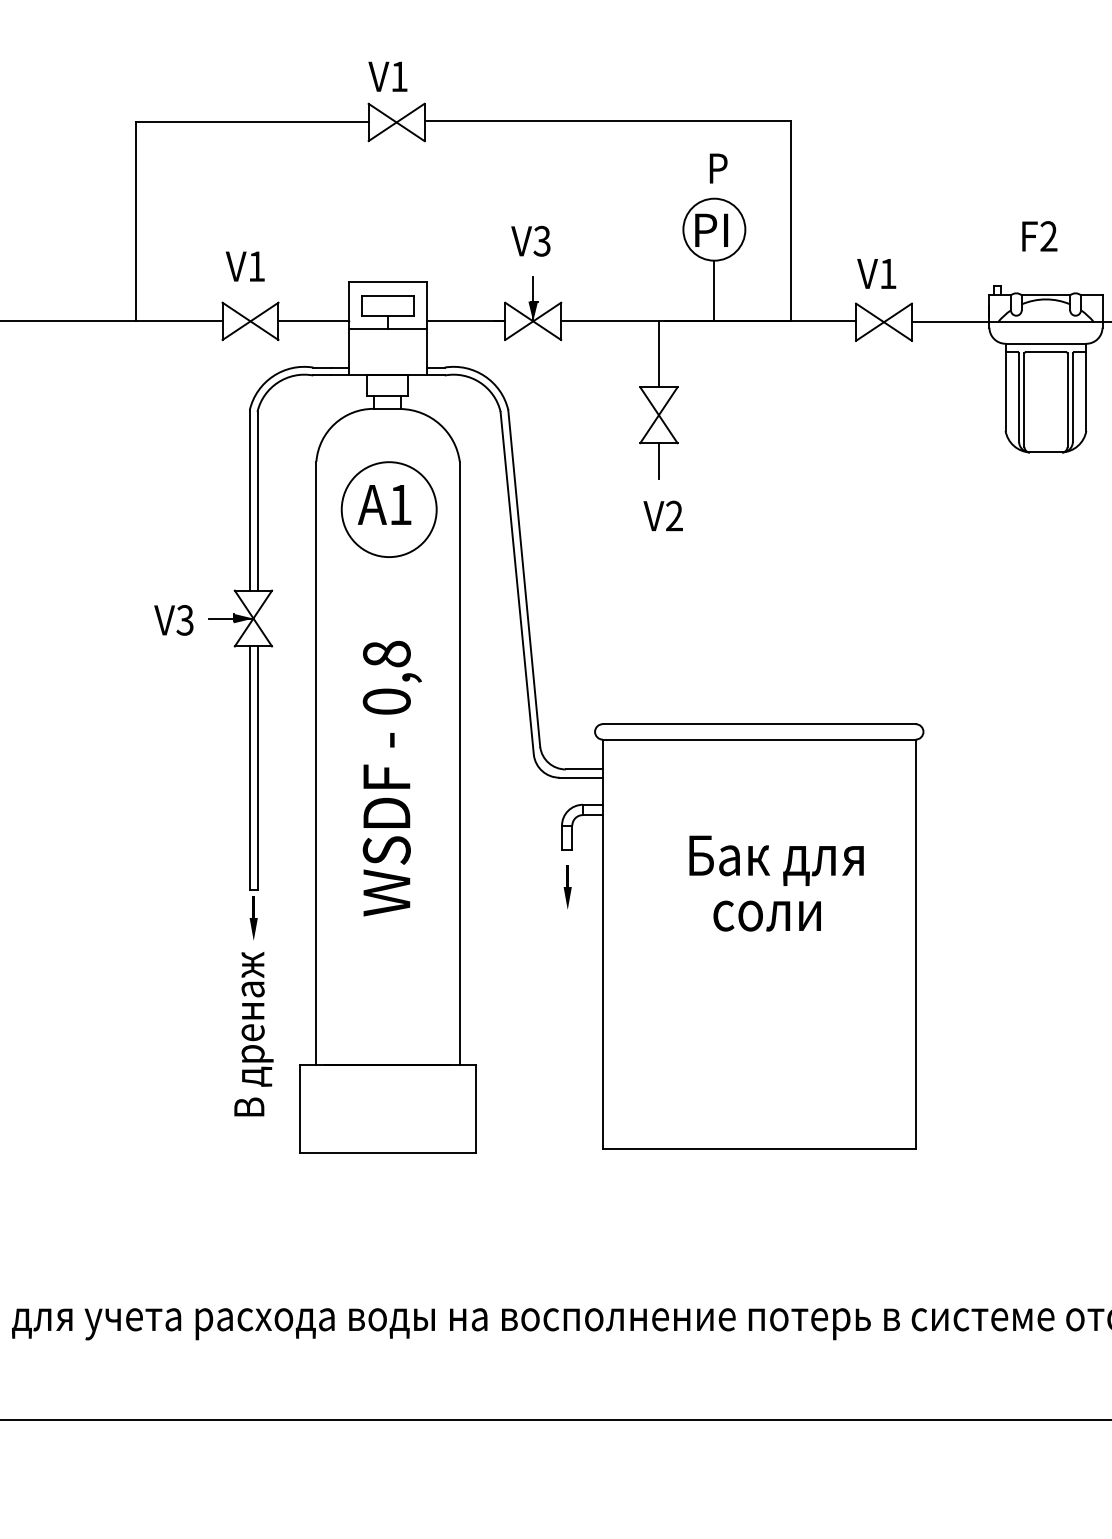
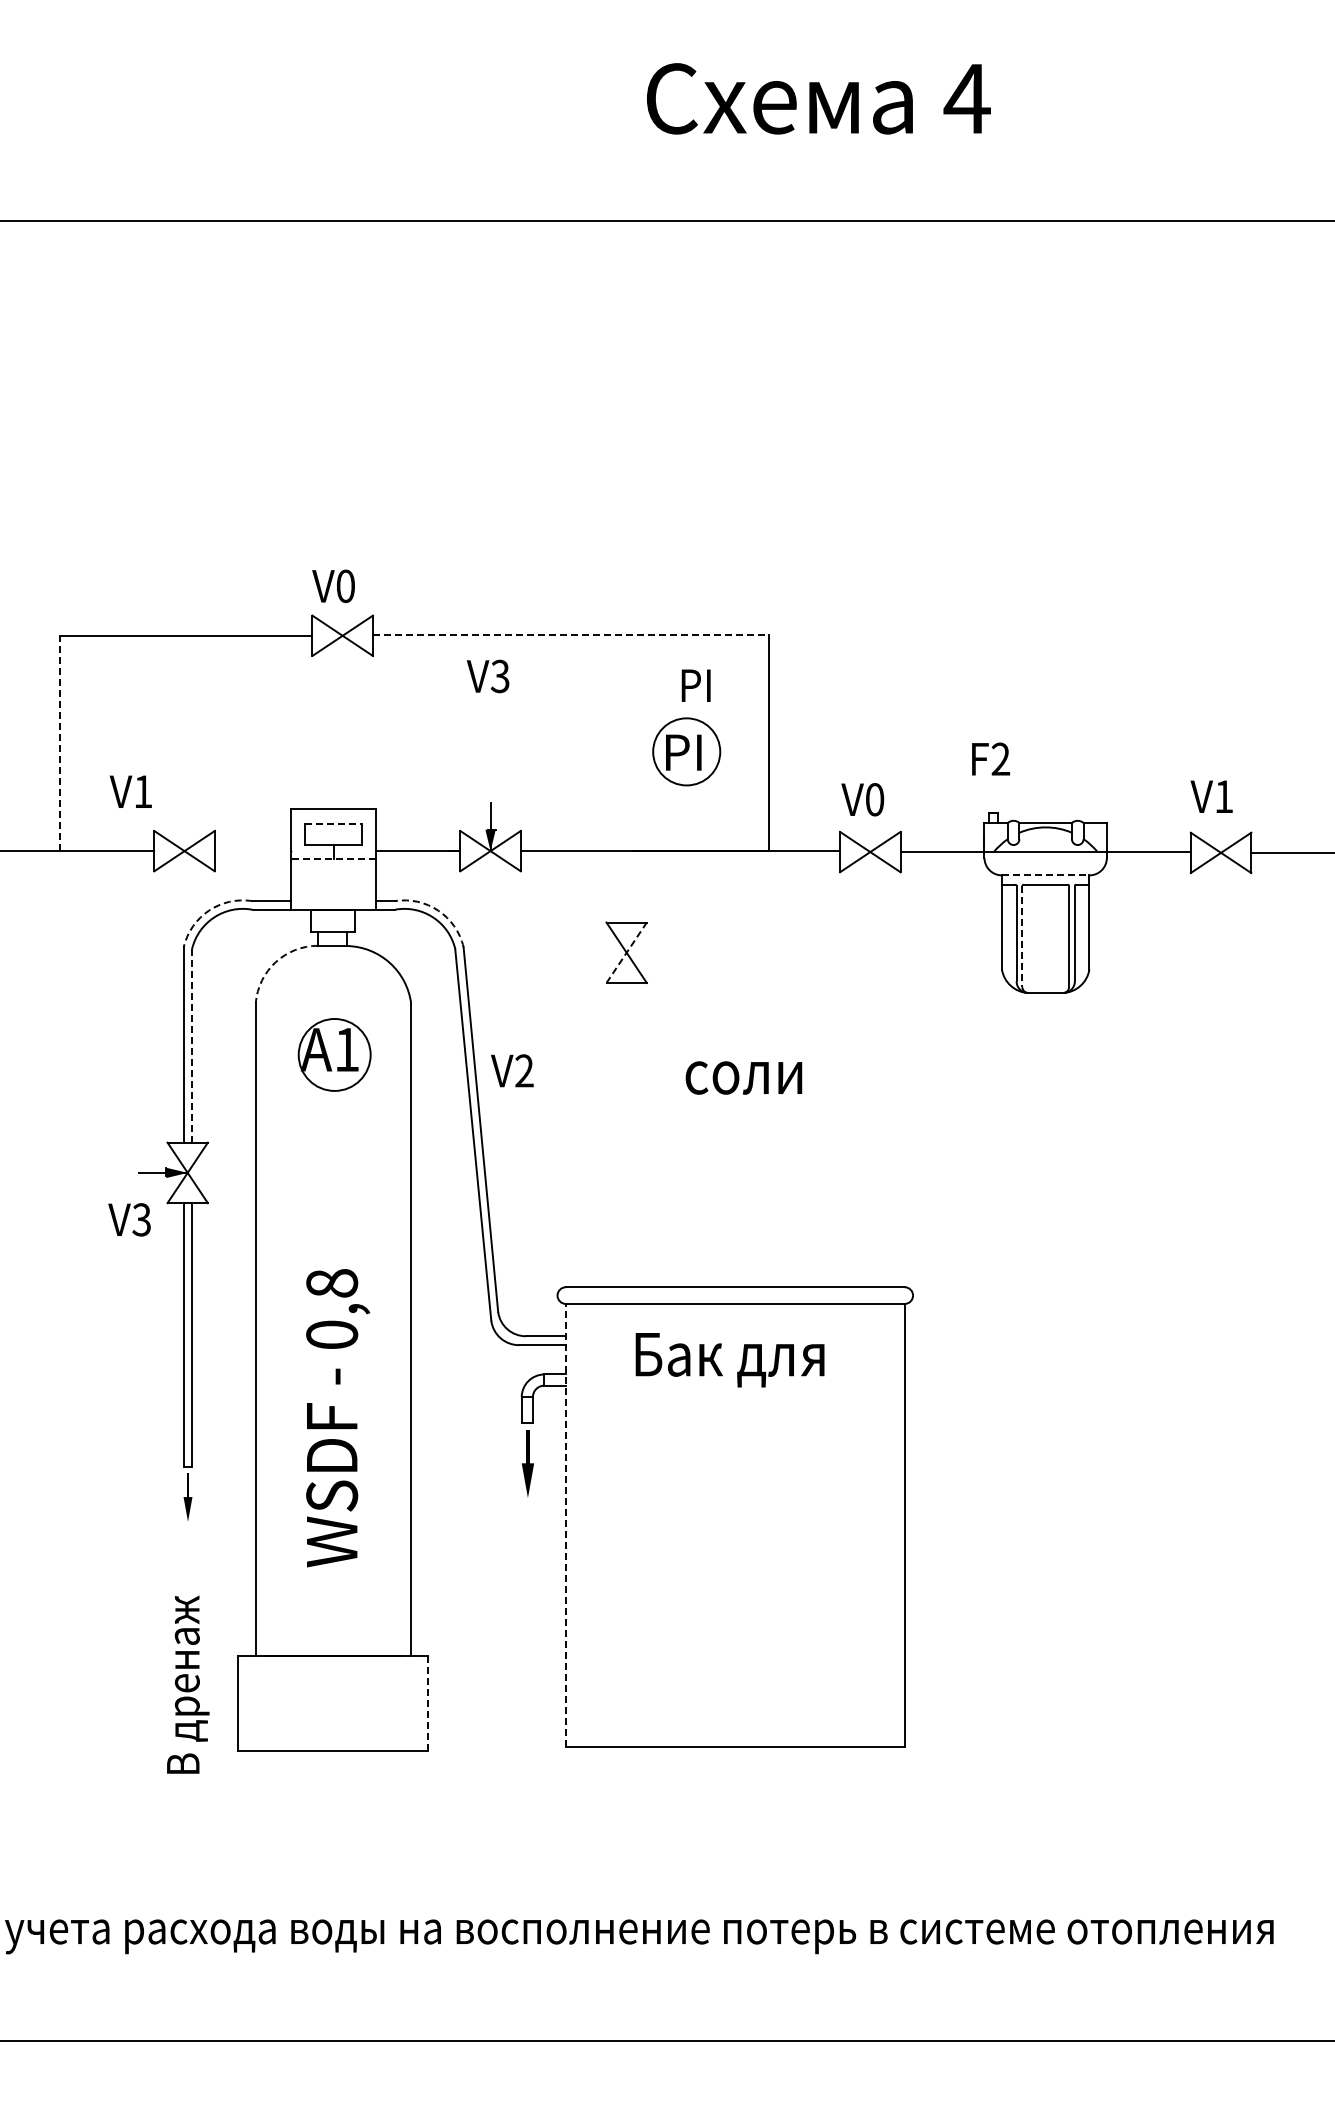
text: (399, 76) -> (345, 586), V1 -> V0
line: (607, 121) -> (571, 634), solid -> dashed
text: (734, 168) -> (708, 685), P -> PI
line: (135, 221) -> (60, 743), solid -> dashed
text: (1039, 235) -> (990, 758), moved
text: (530, 241) -> (487, 676), moved
text: (244, 266) -> (130, 791), moved
text: (888, 273) -> (875, 799), V1 -> V0
line: (714, 291) -> (686, 818), removed
line: (389, 296) -> (334, 824), solid -> dashed
line: (313, 321) -> (252, 851), removed
line: (388, 329) -> (333, 859), solid -> dashed
line: (1045, 343) -> (1045, 875), solid -> dashed
line: (658, 354) -> (626, 886), removed
arc: (273, 376) -> (209, 910), solid -> dashed
arc: (485, 376) -> (438, 910), solid -> dashed
line: (1024, 400) -> (1022, 936), solid -> dashed
line: (658, 414) -> (626, 952), solid -> dashed
arc: (334, 424) -> (275, 962), solid -> dashed
line: (658, 461) -> (626, 1002), removed
line: (257, 500) -> (192, 1045), solid -> dashed
circle: (389, 509) -> (334, 1054), size x0.7
text: (663, 515) -> (512, 1070), moved
text: (173, 620) -> (129, 1219), moved
text: (392, 778) -> (338, 1418), moved
text: (776, 861) -> (729, 1360), moved
part: (567, 887) -> (527, 1463), size x1.4
text: (766, 915) -> (743, 1077), moved
line: (602, 944) -> (565, 1525), solid -> dashed
text: (254, 1033) -> (188, 1684), moved
line: (475, 1108) -> (428, 1703), solid -> dashed

